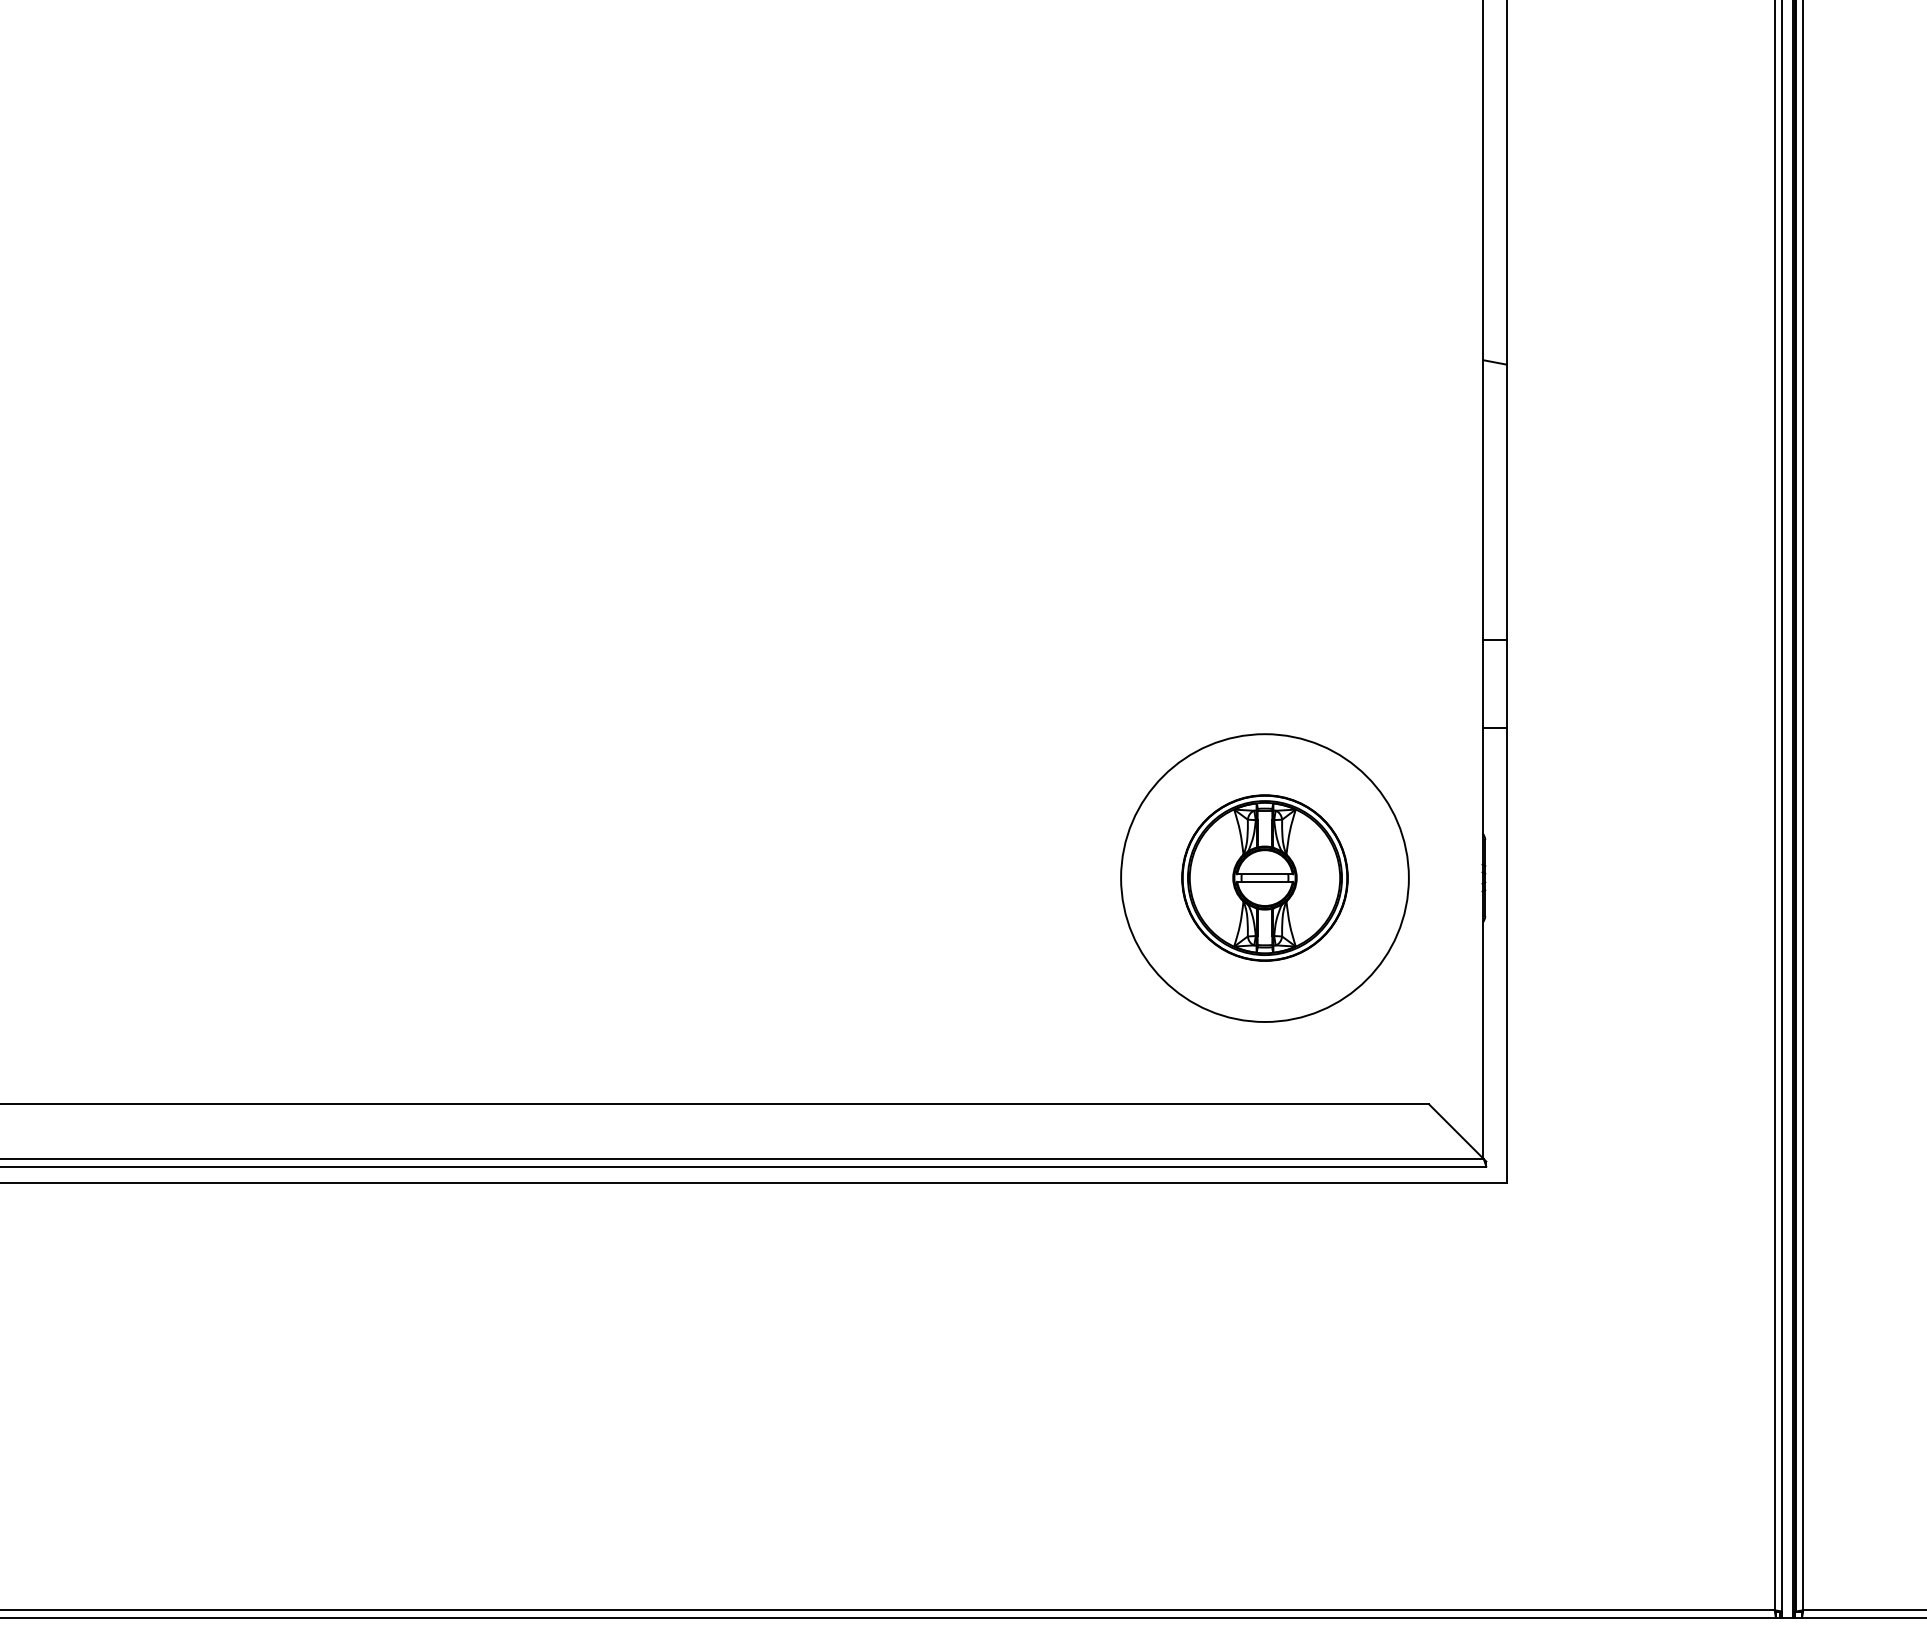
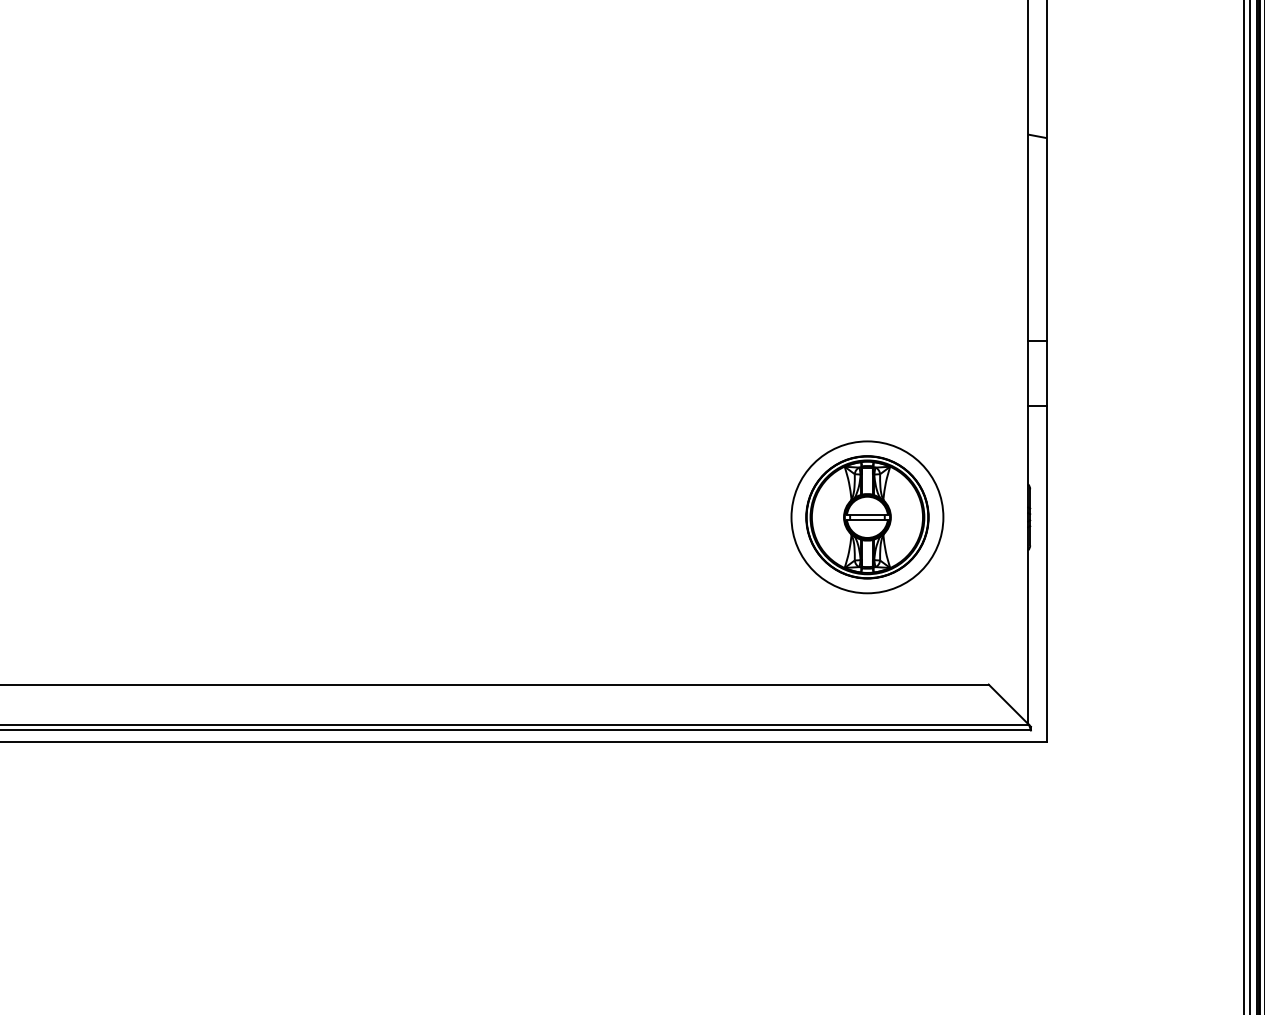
circle: (1264, 877) -> (867, 516), size x0.71

